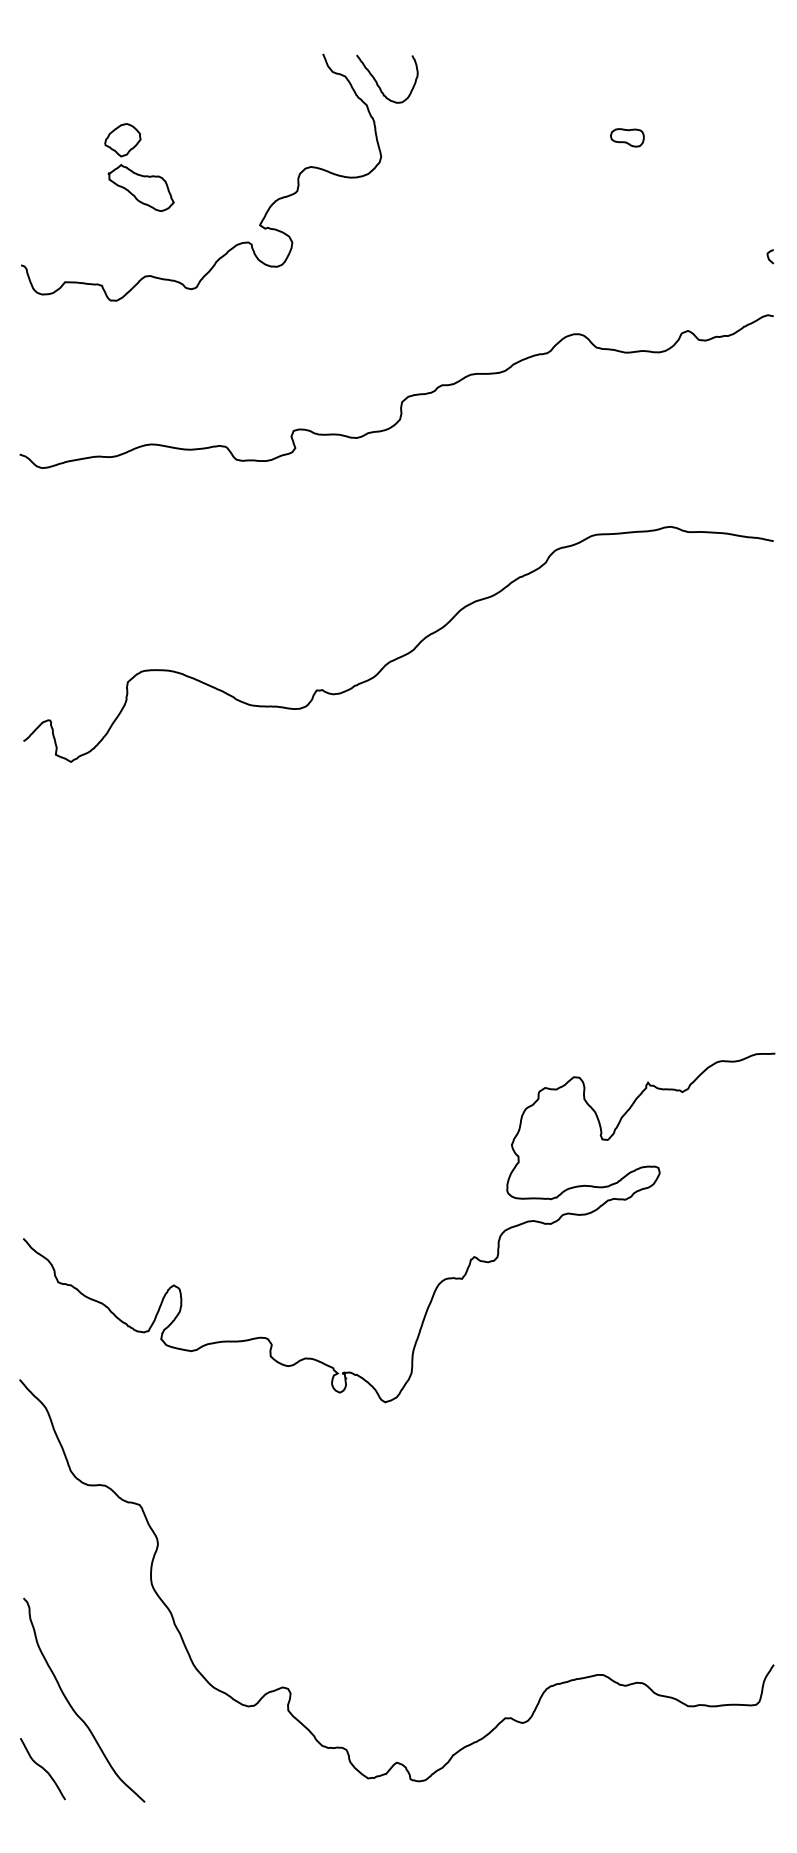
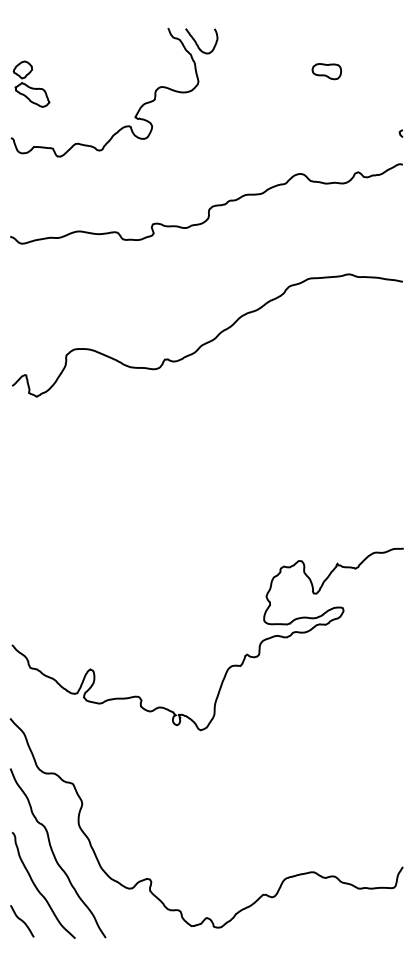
part: (626, 137) -> (326, 71), size x1.67
part: (139, 166) -> (31, 83), moved
curve: (106, 1642) -> (55, 855), added

